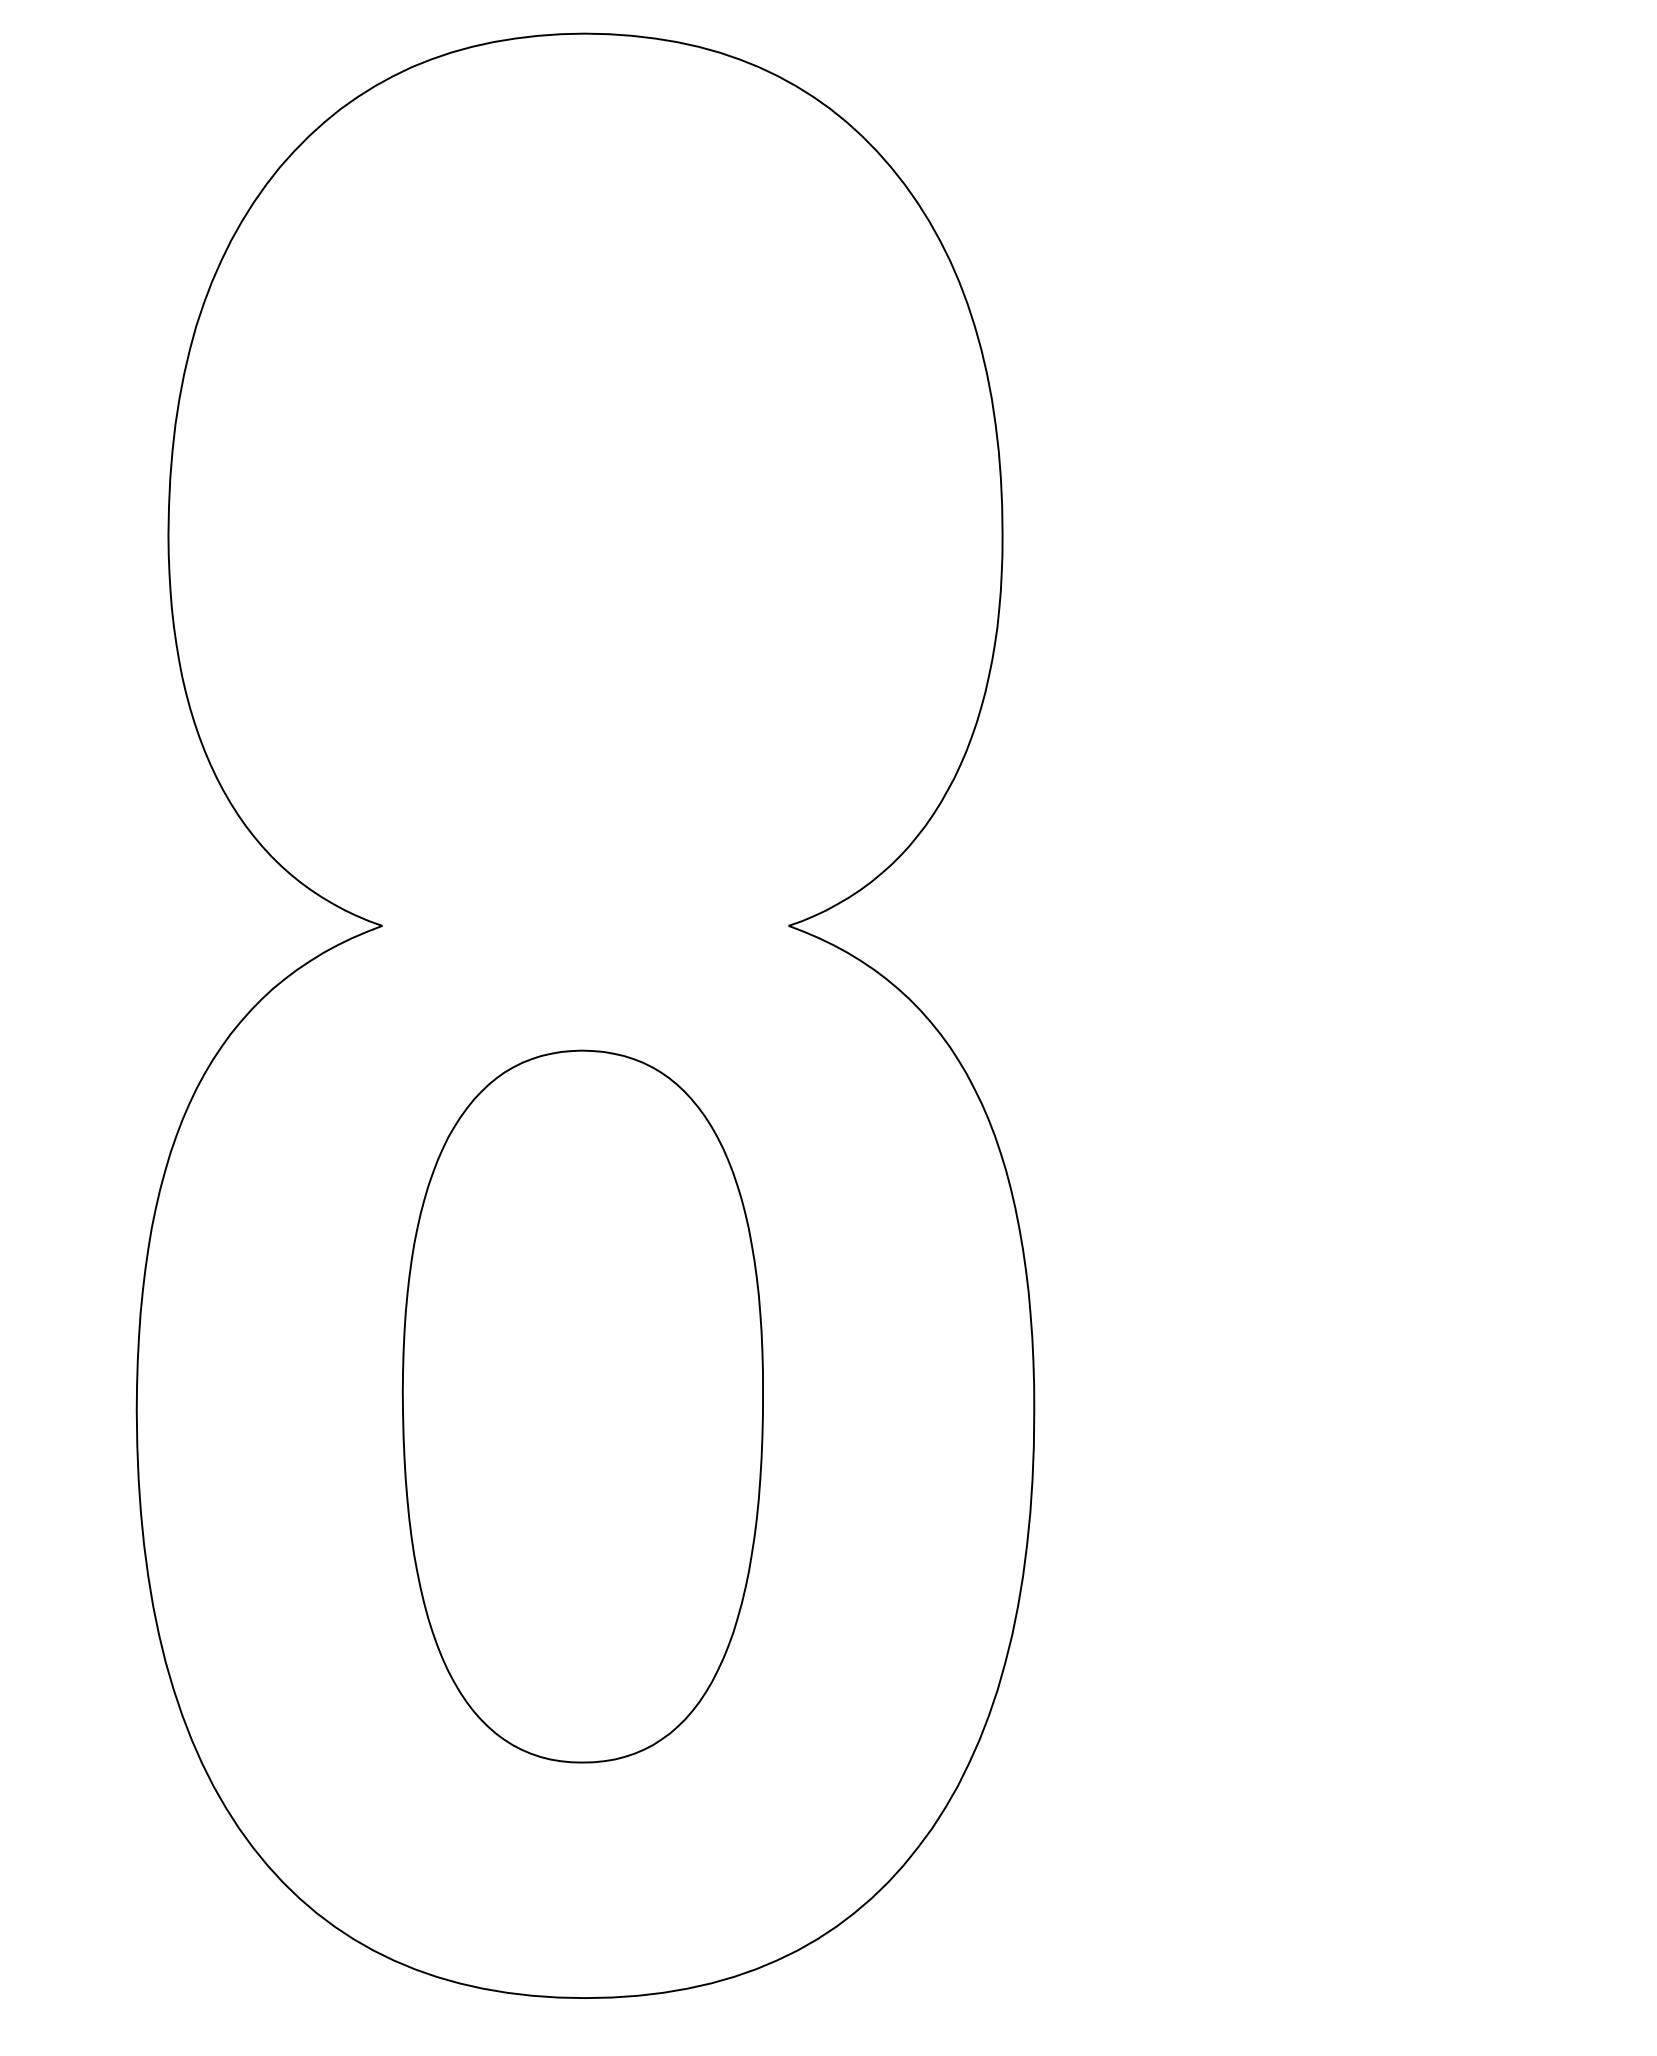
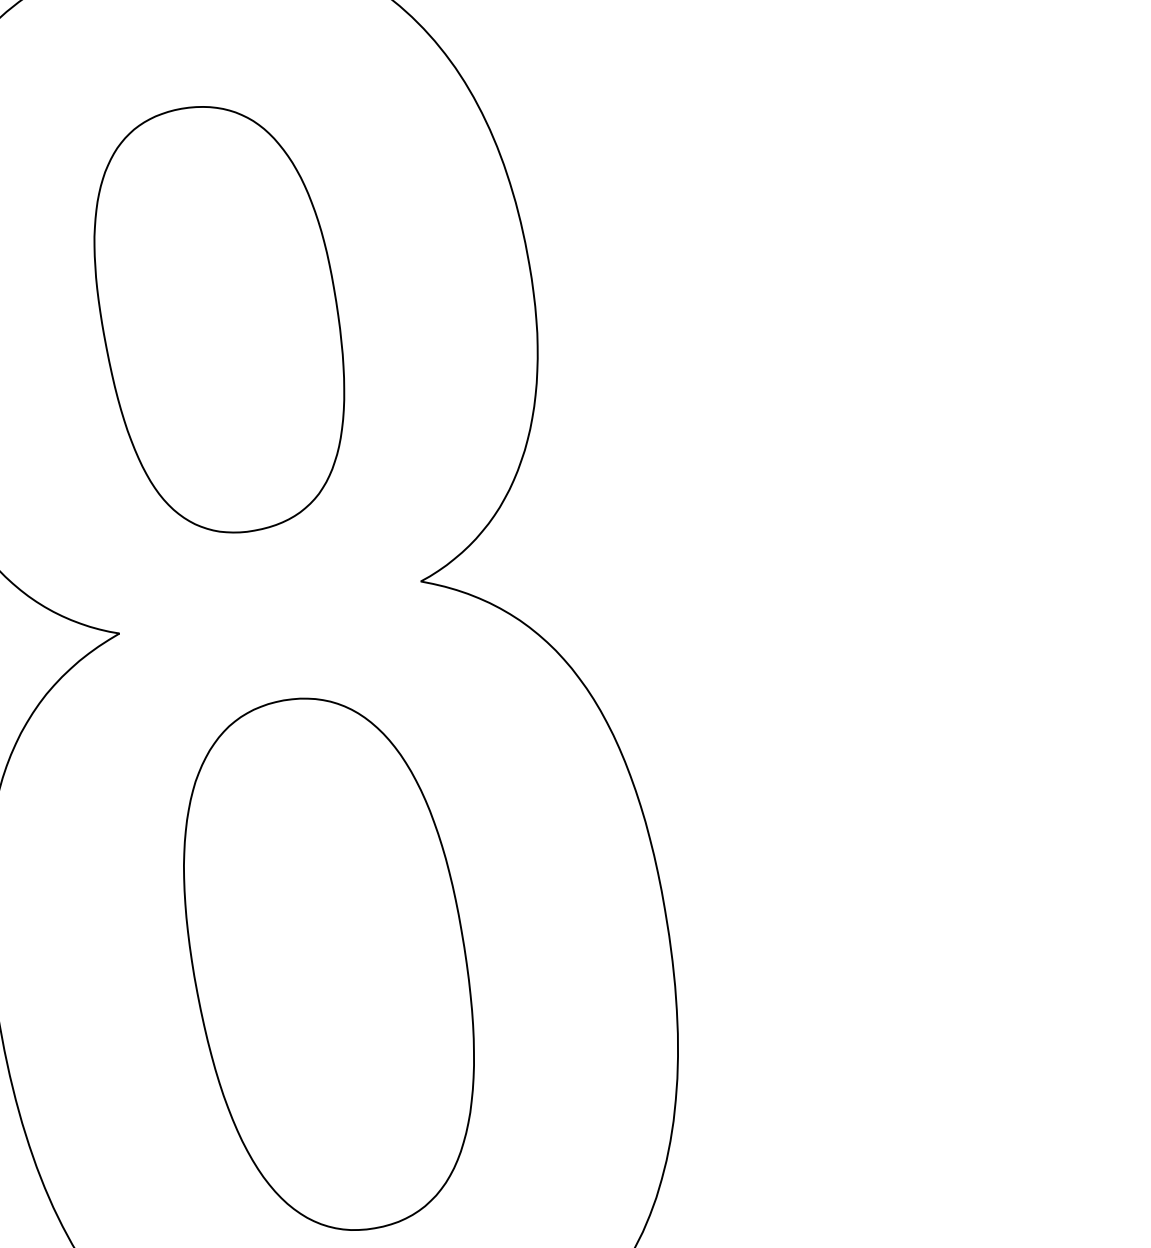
part: (585, 536) -> (220, 318), added

